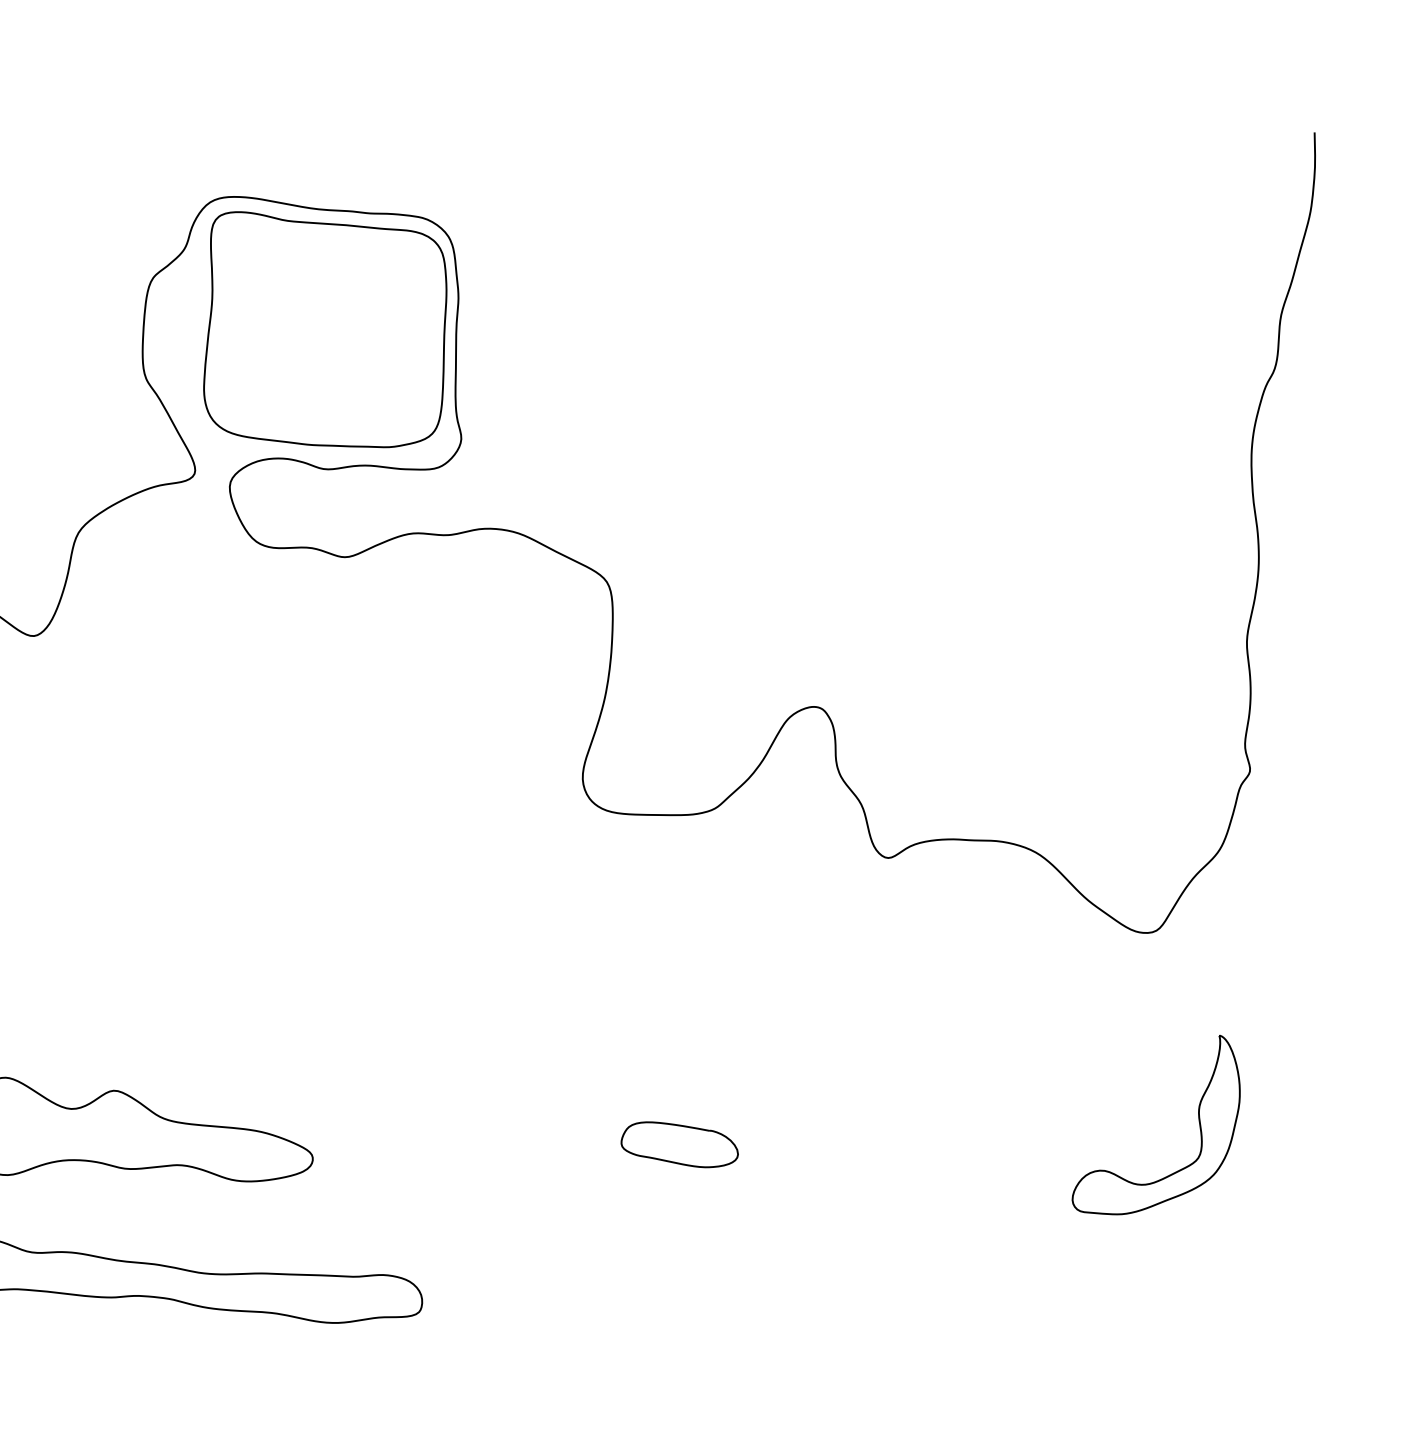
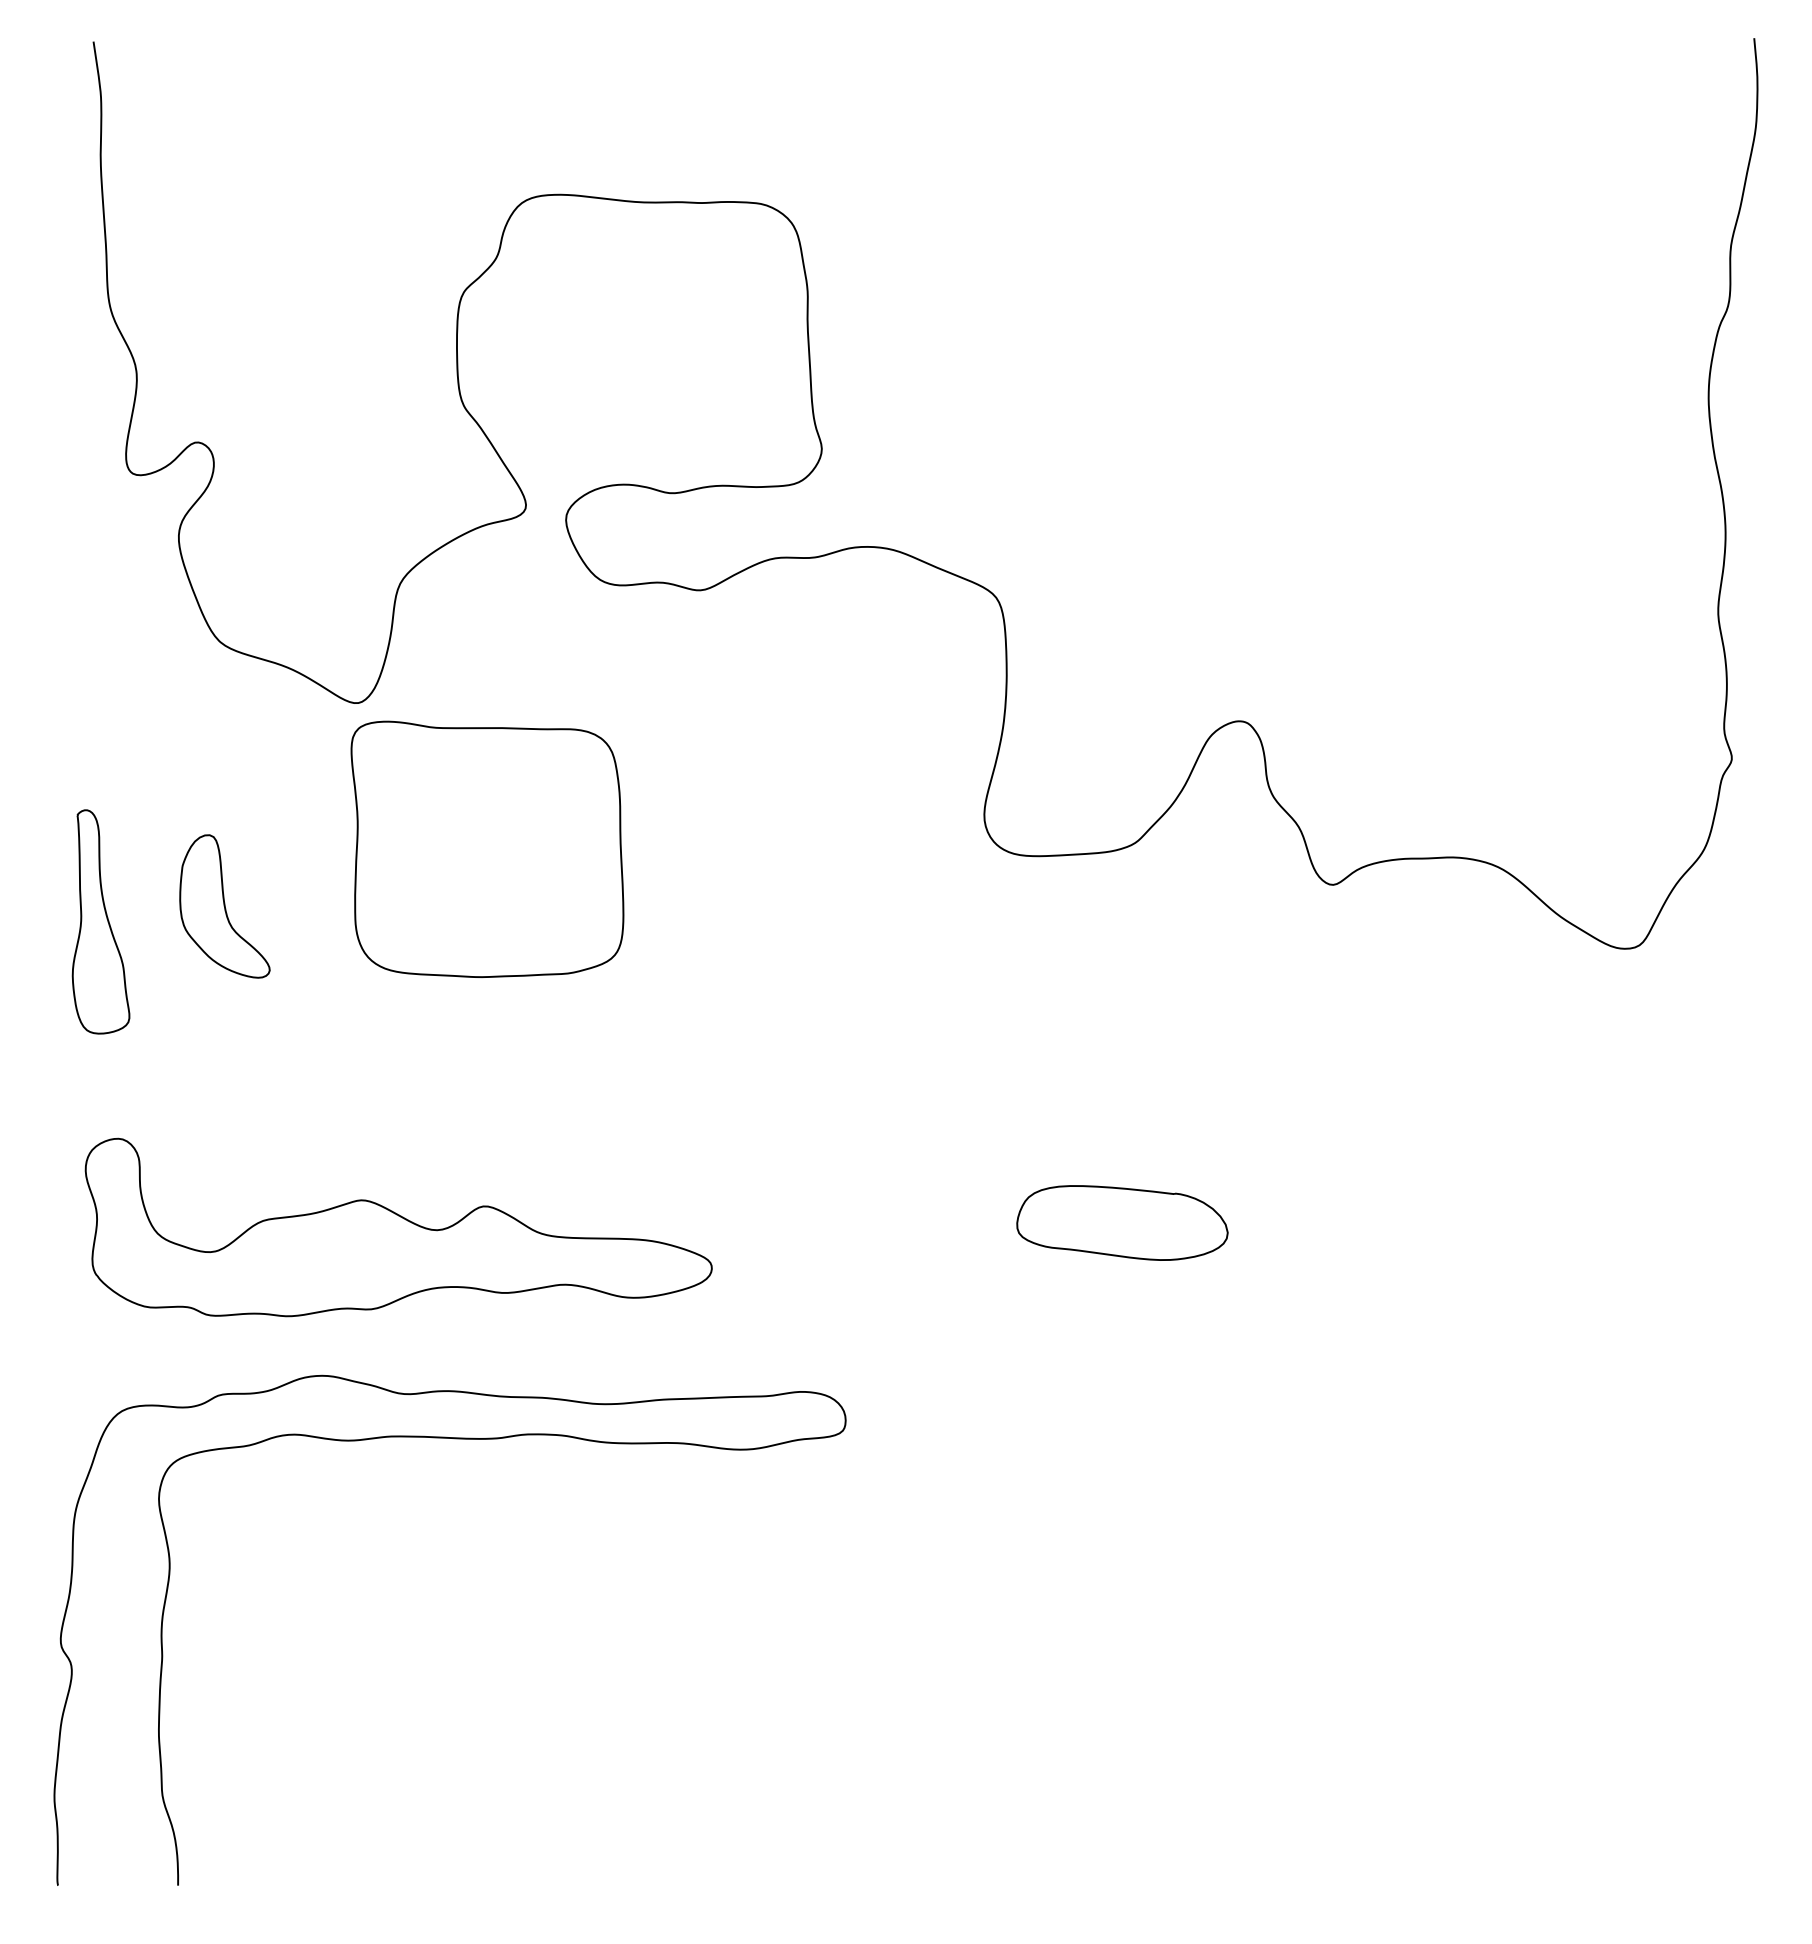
part: (325, 331) -> (487, 848), moved
part: (1198, 1120) -> (1701, 1154), removed
part: (679, 1144) -> (1121, 1222), size x1.6

